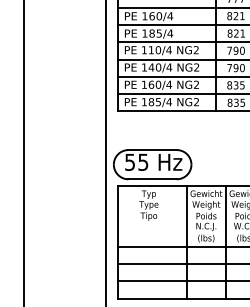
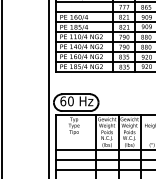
text: (135, 162) -> (66, 101), 55 -> 60

